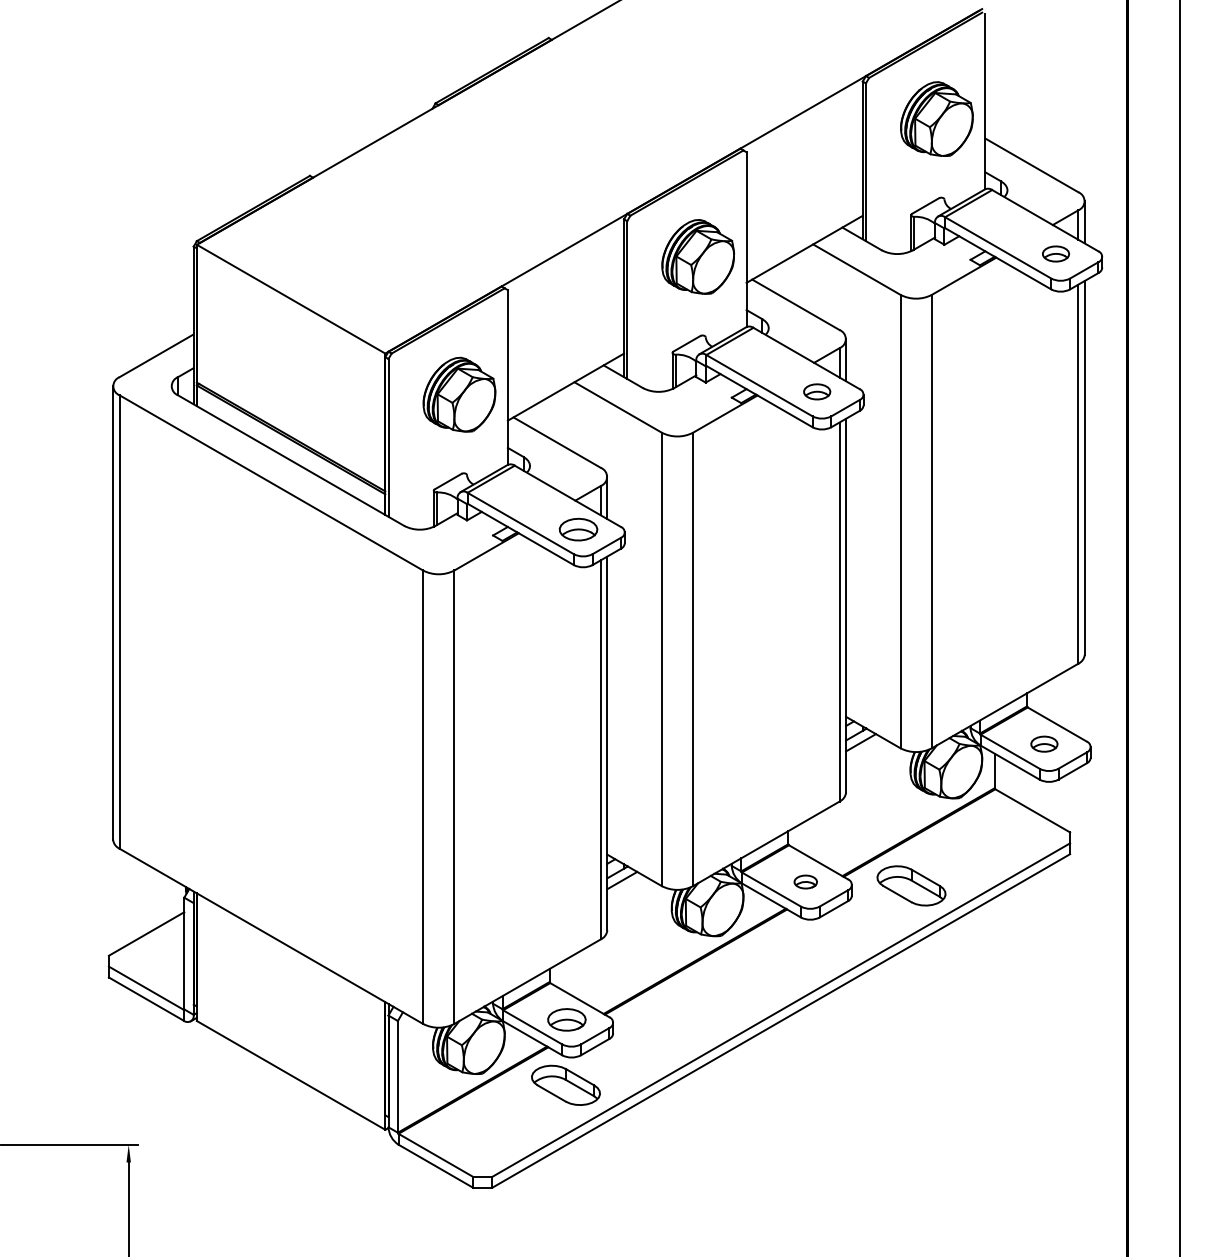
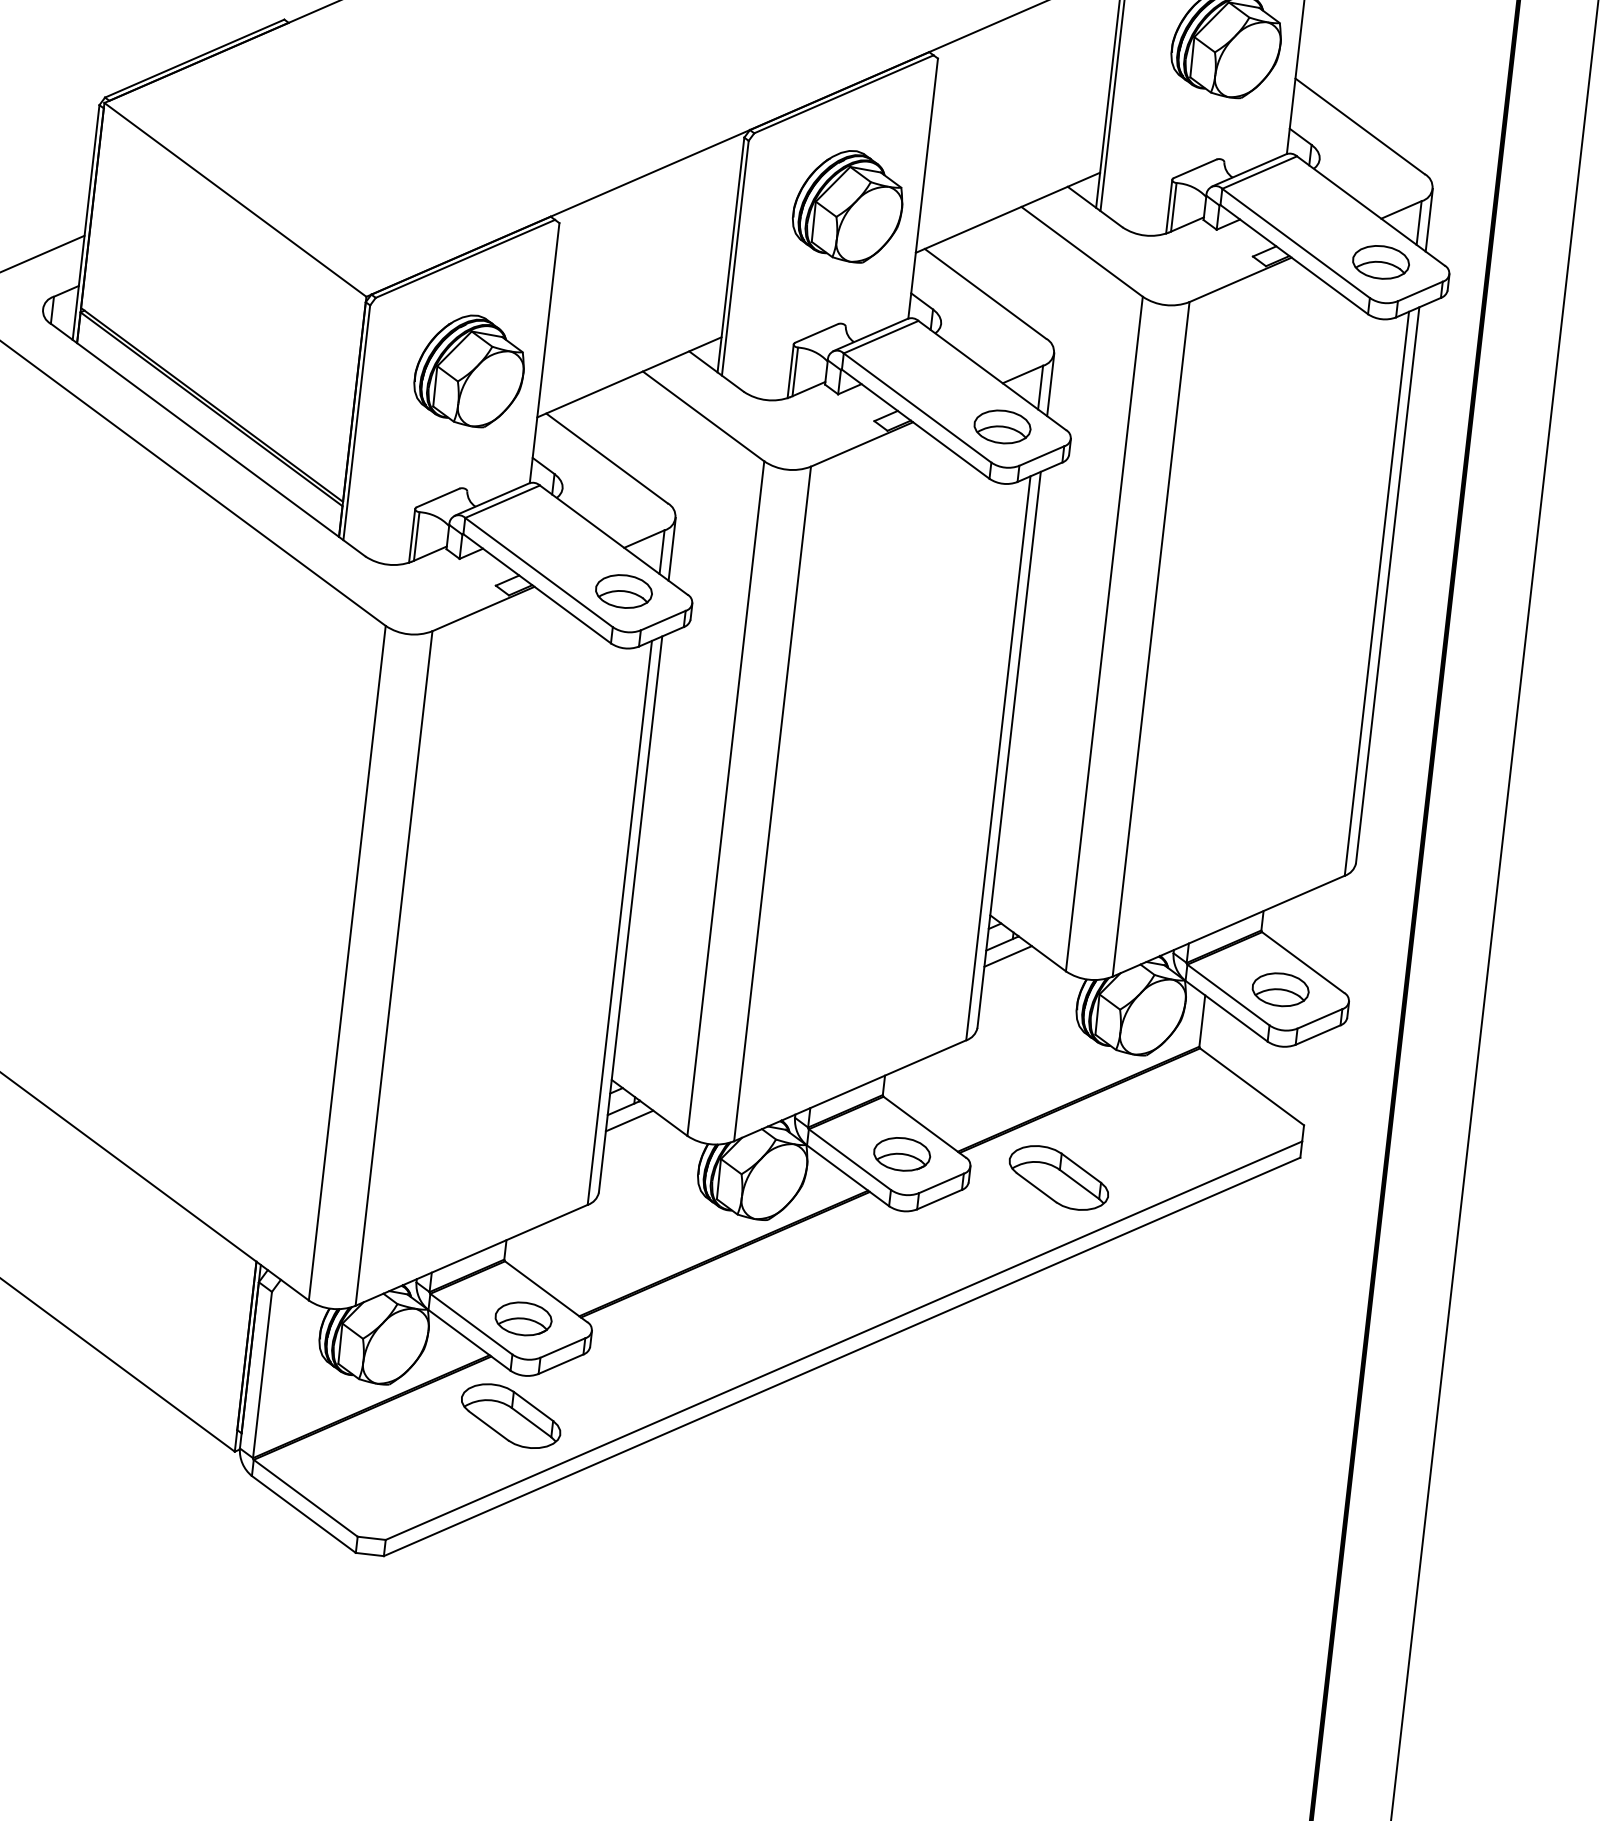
part: (1055, 253) -> (1380, 261), size x1.43
part: (816, 391) -> (1001, 426), size x1.43
part: (1044, 743) -> (1280, 988), size x1.43
part: (805, 881) -> (902, 1153), size x1.67

